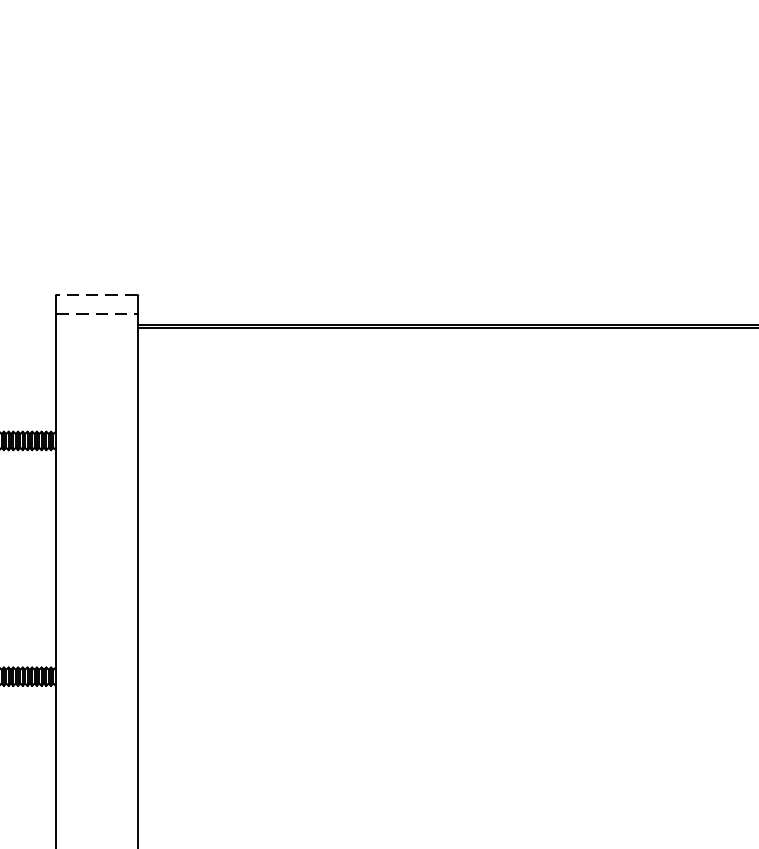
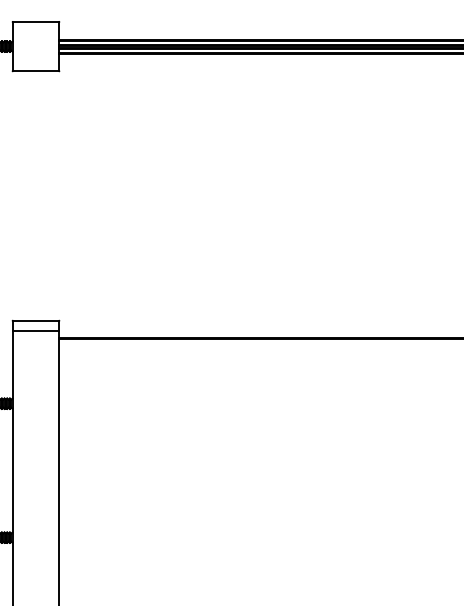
line: (97, 294) -> (36, 320), dashed -> solid
line: (97, 313) -> (36, 331), dashed -> solid

